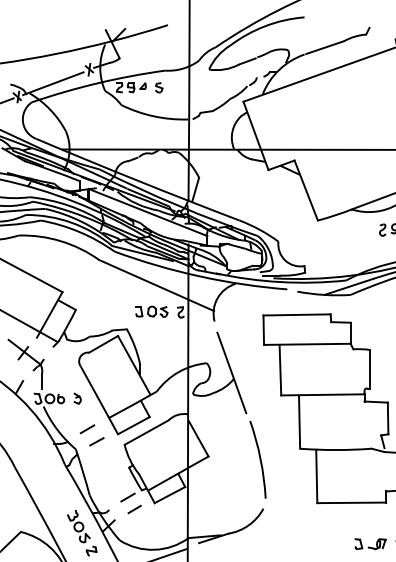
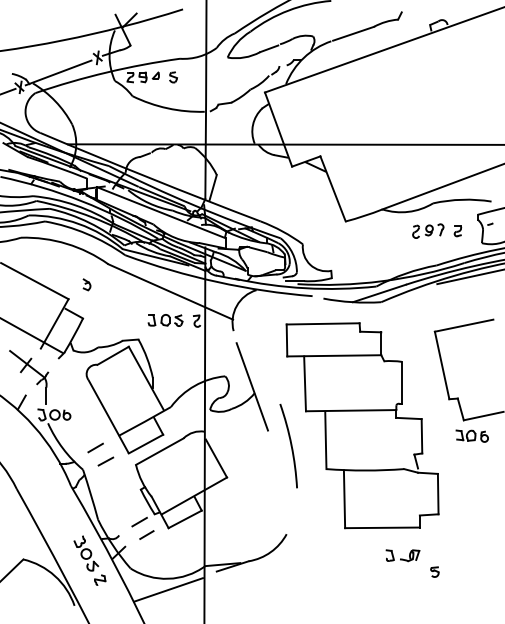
part: (77, 398) -> (86, 284), moved
arc: (259, 460) -> (290, 446), moved
part: (370, 543) -> (402, 555), moved

